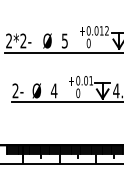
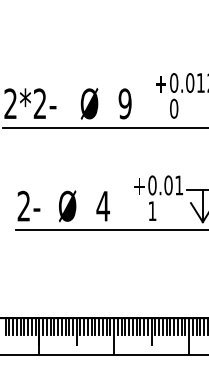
text: (64, 40) -> (124, 102), 5 -> 9
text: (78, 93) -> (153, 211), 0 -> 1

